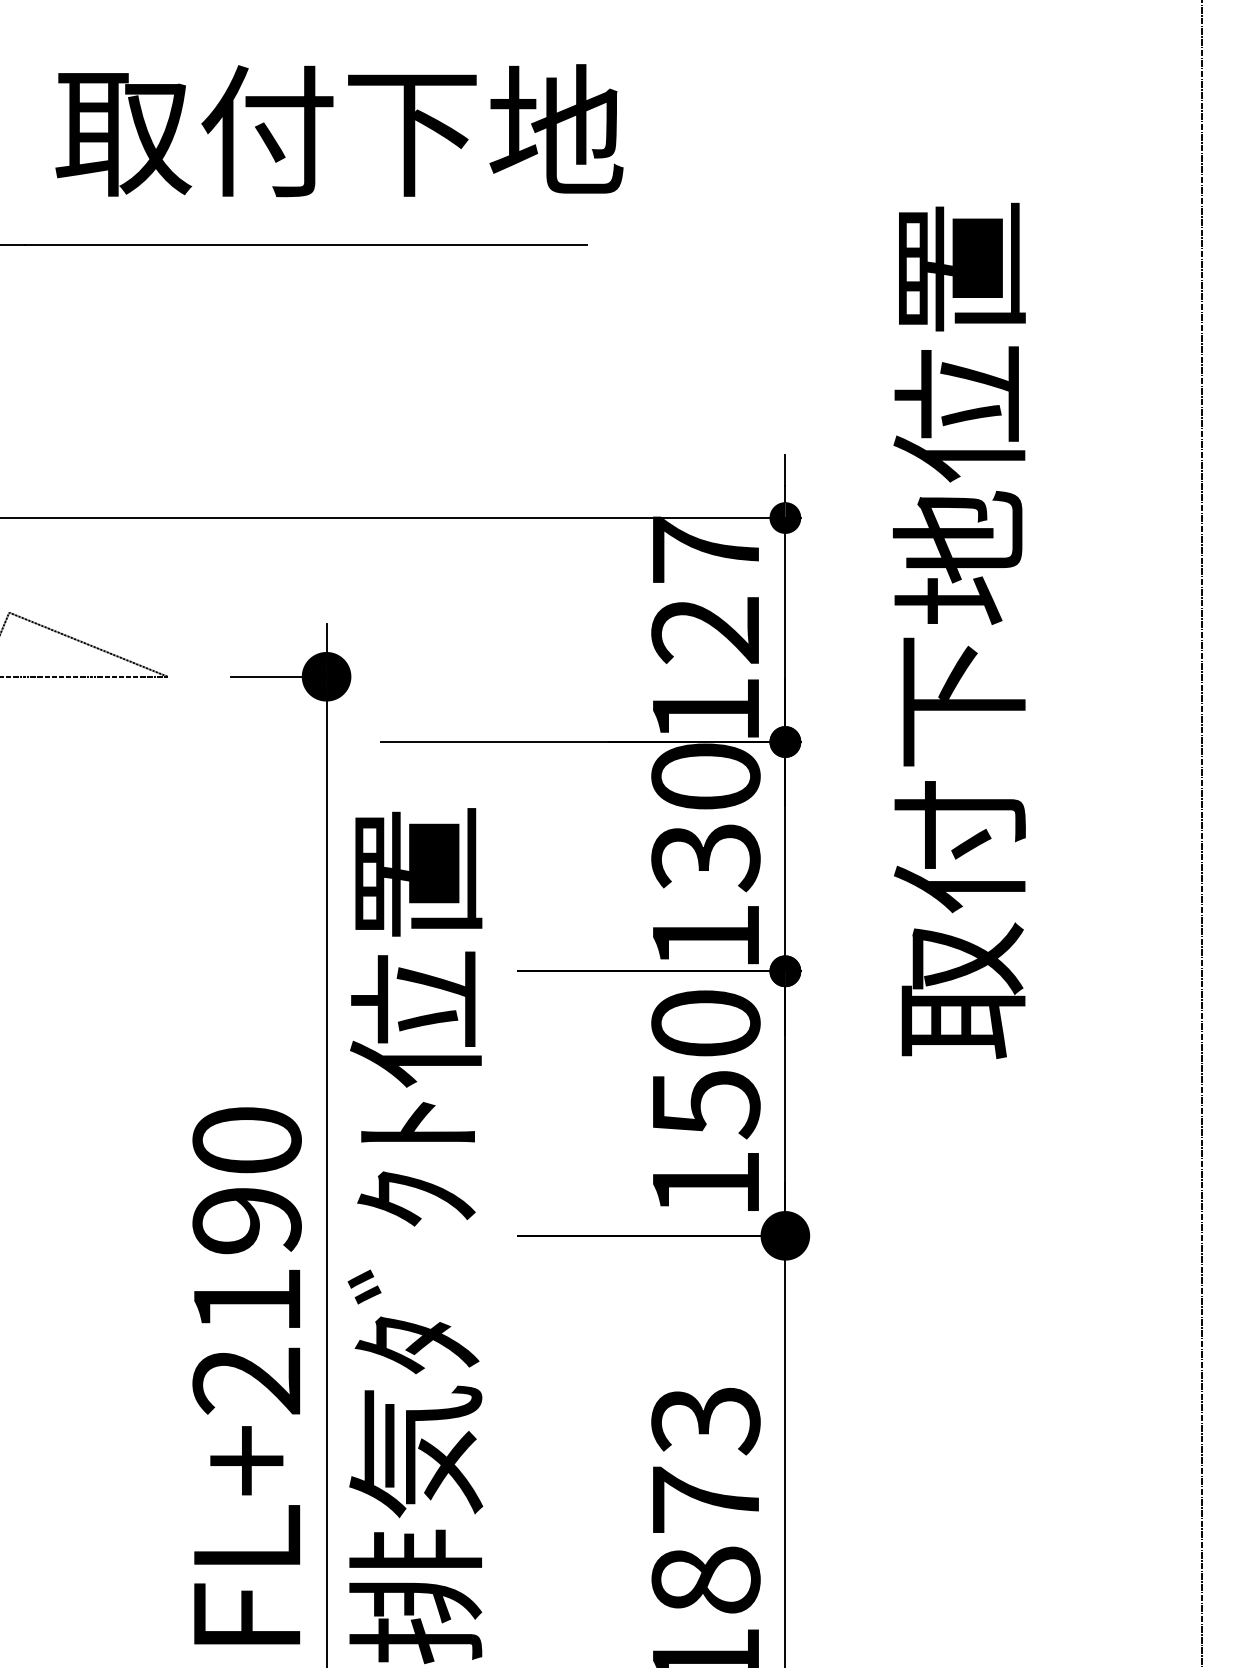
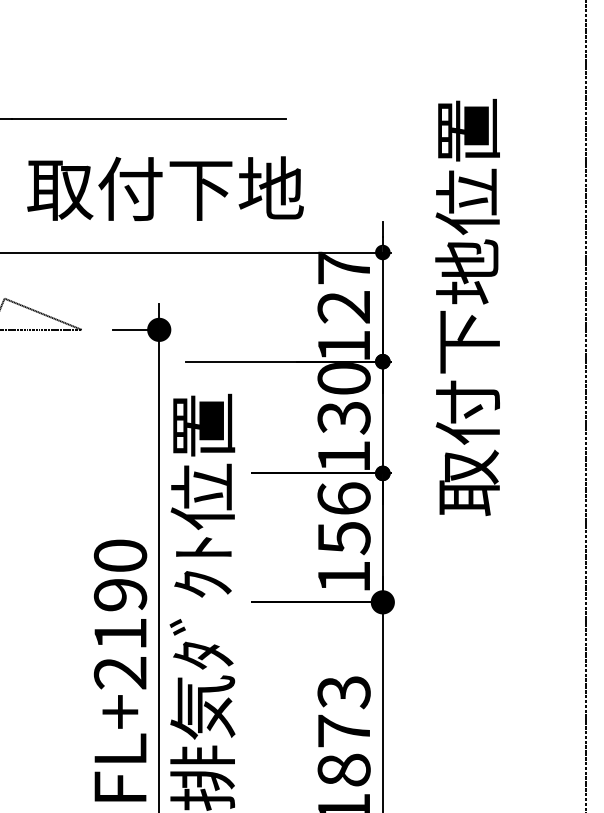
text: (339, 130) -> (165, 188), moved
text: (704, 1022) -> (343, 498), 150 -> 156

